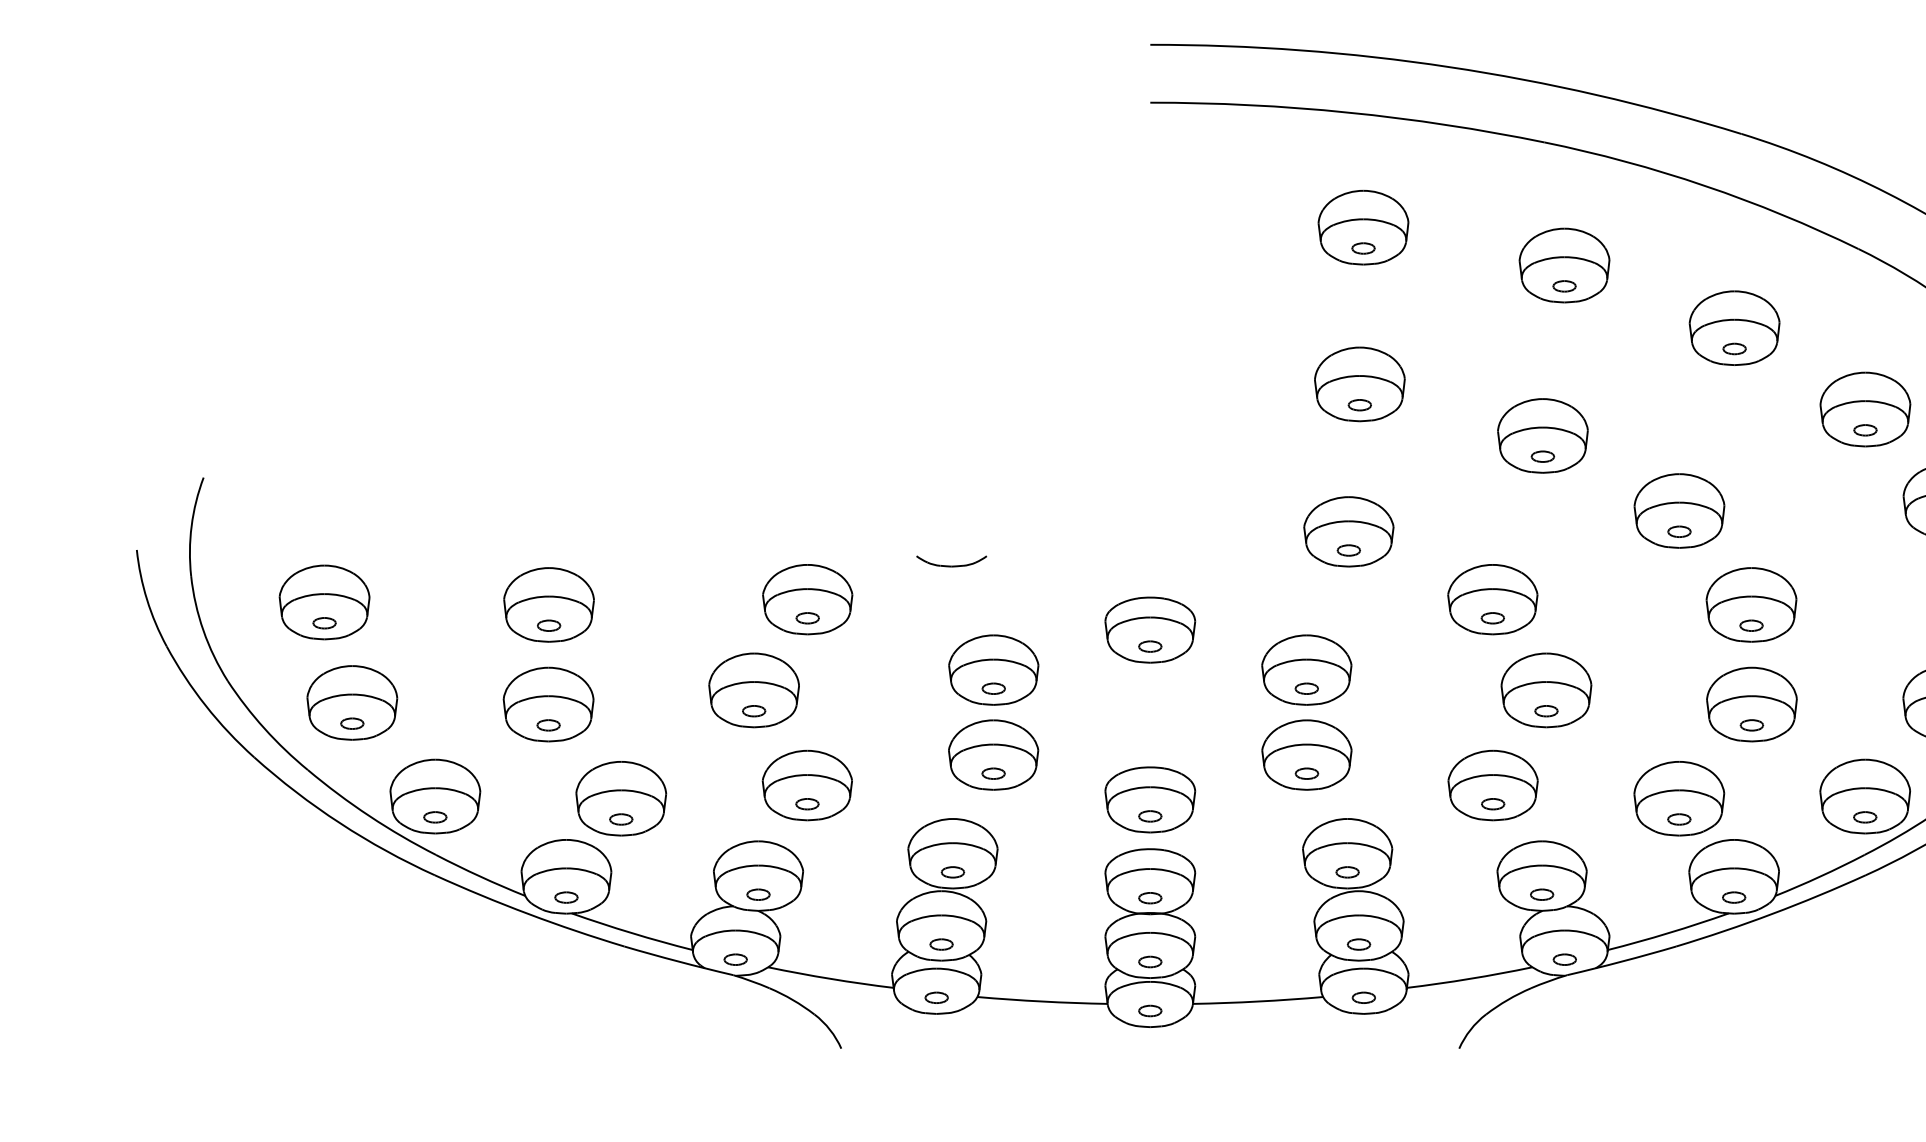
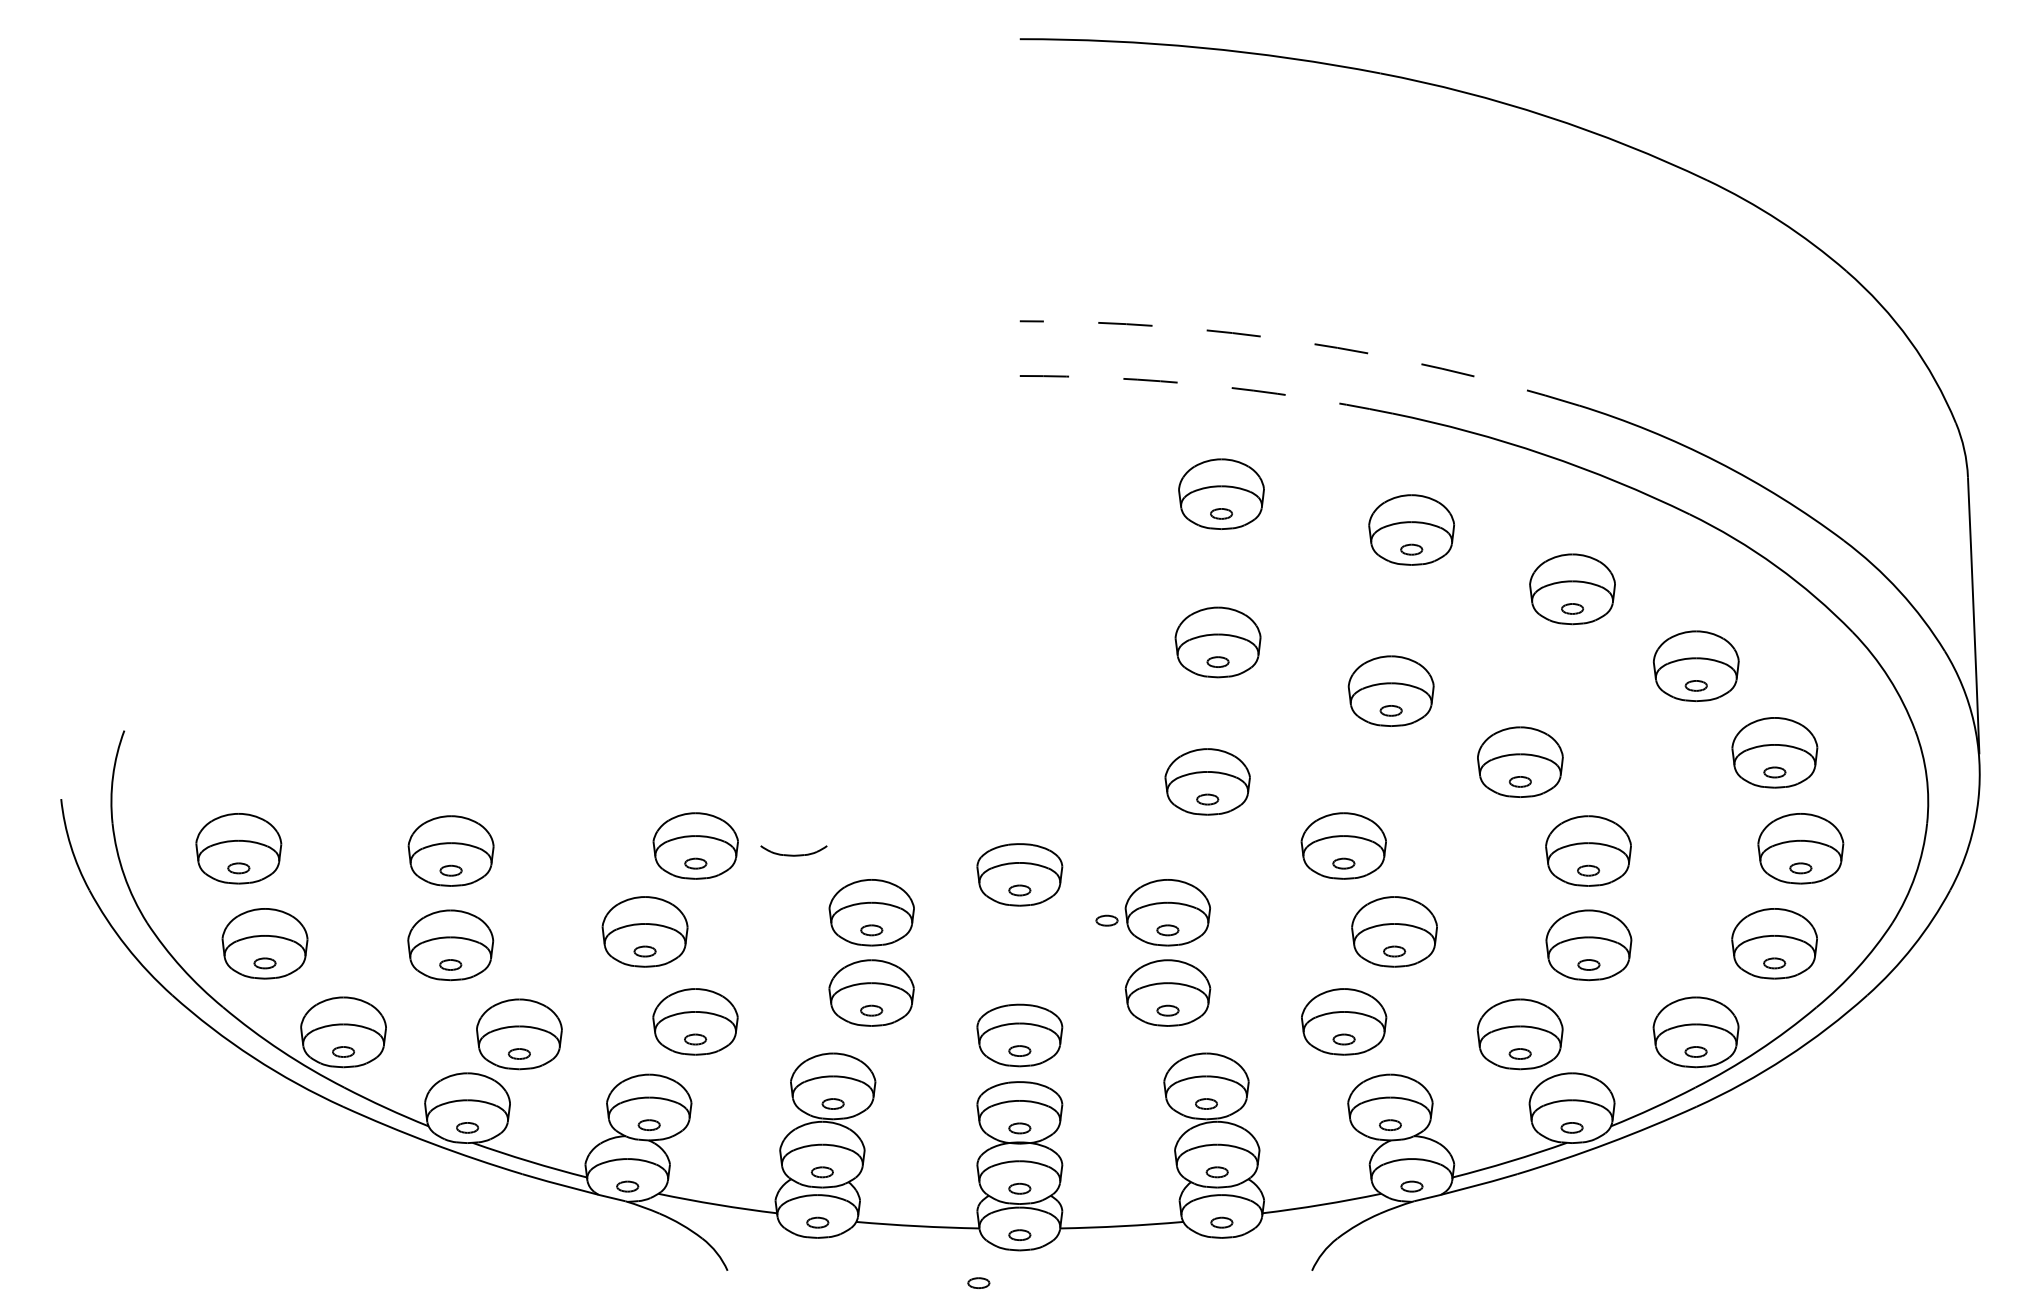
arc: (1449, 67) -> (1302, 342), solid -> dashed
arc: (1348, 112) -> (1207, 385), solid -> dashed
part: (951, 560) -> (793, 850), moved
part: (1241, 678) -> (1106, 920), added
part: (1106, 1061) -> (978, 1282), added

